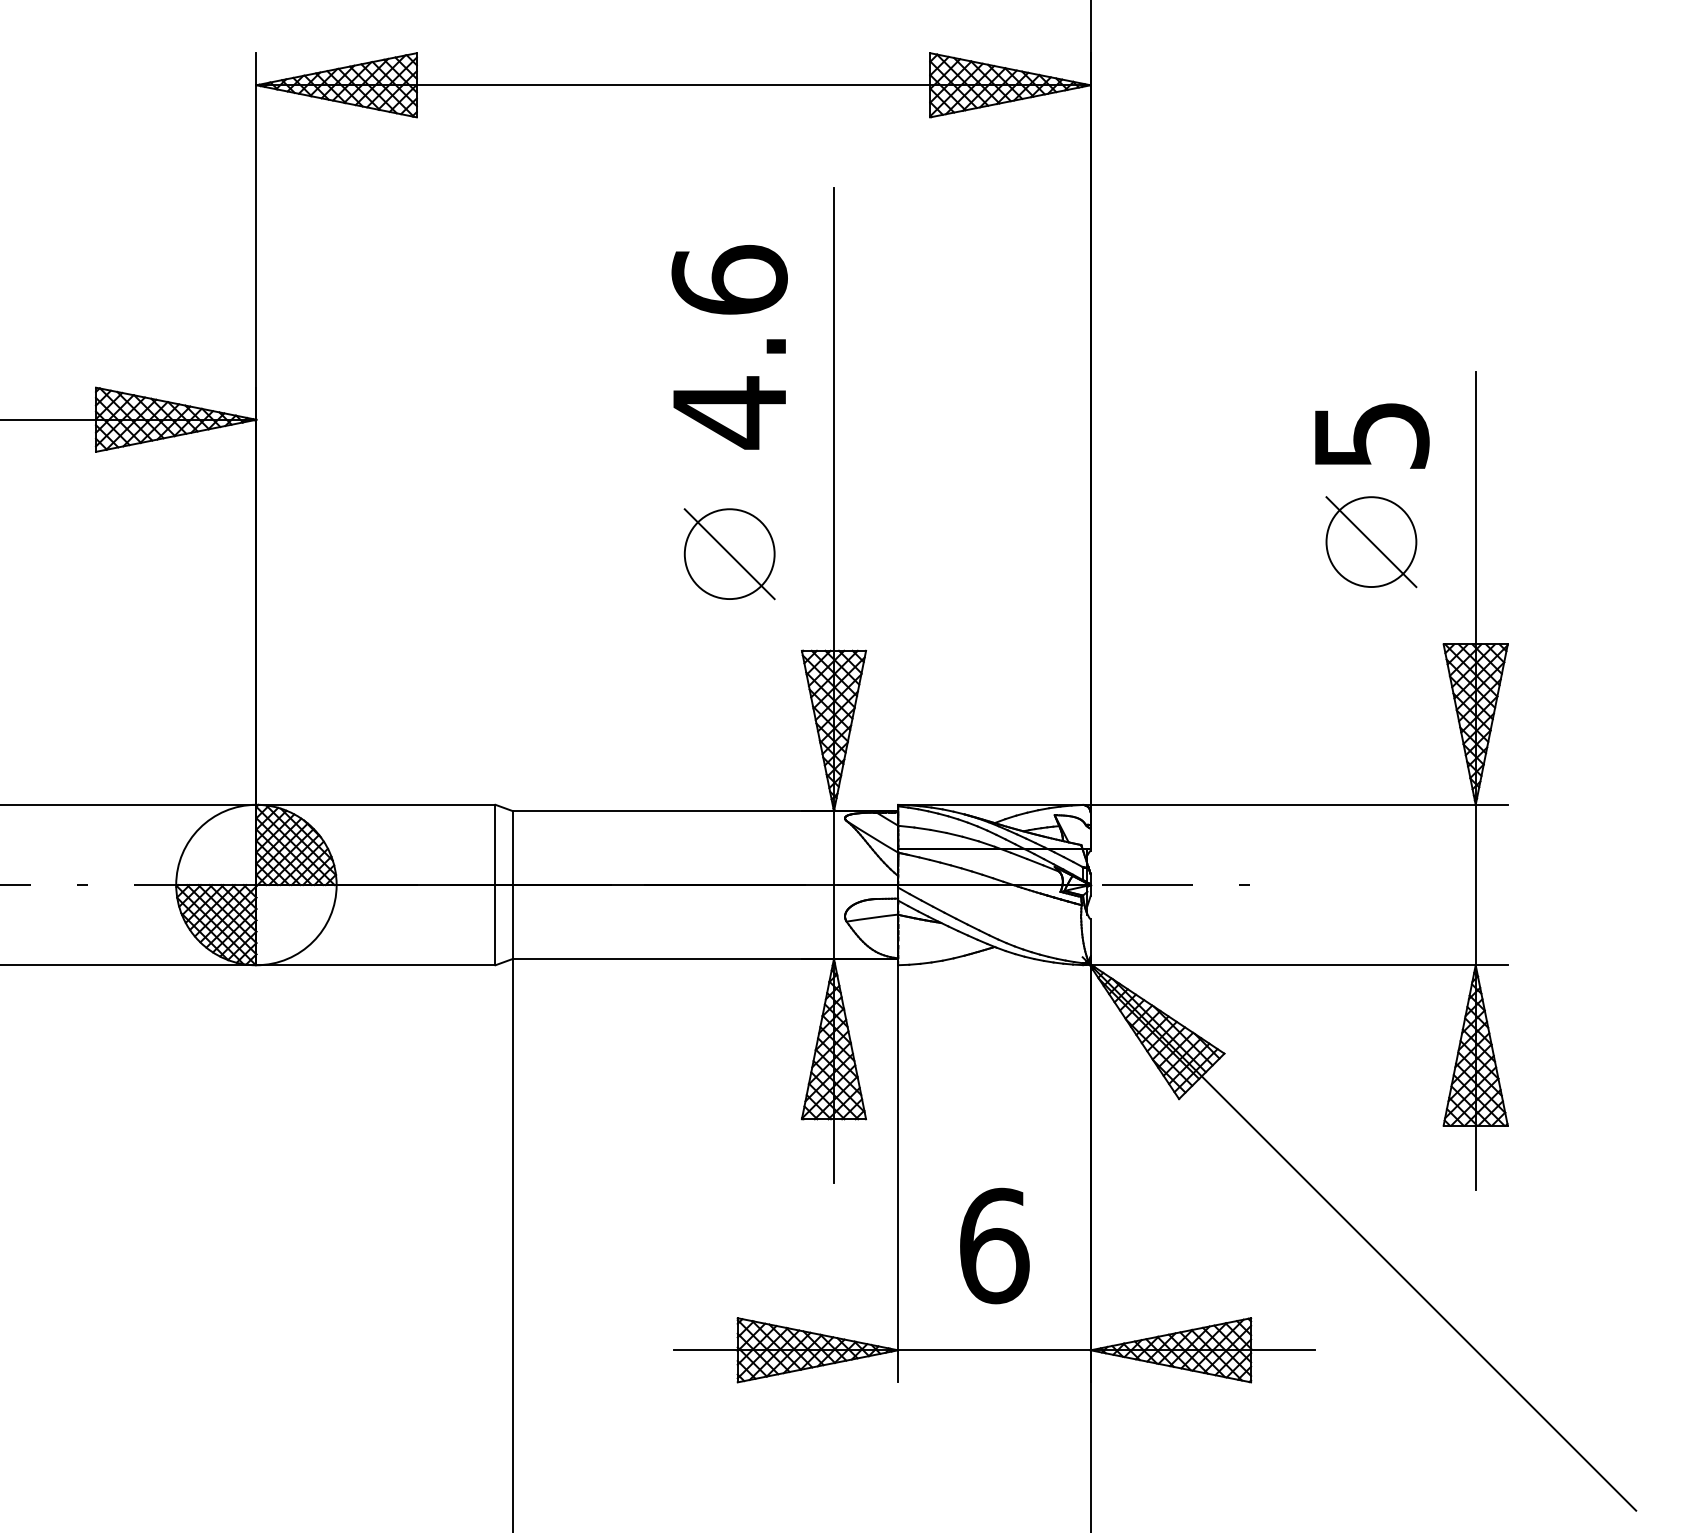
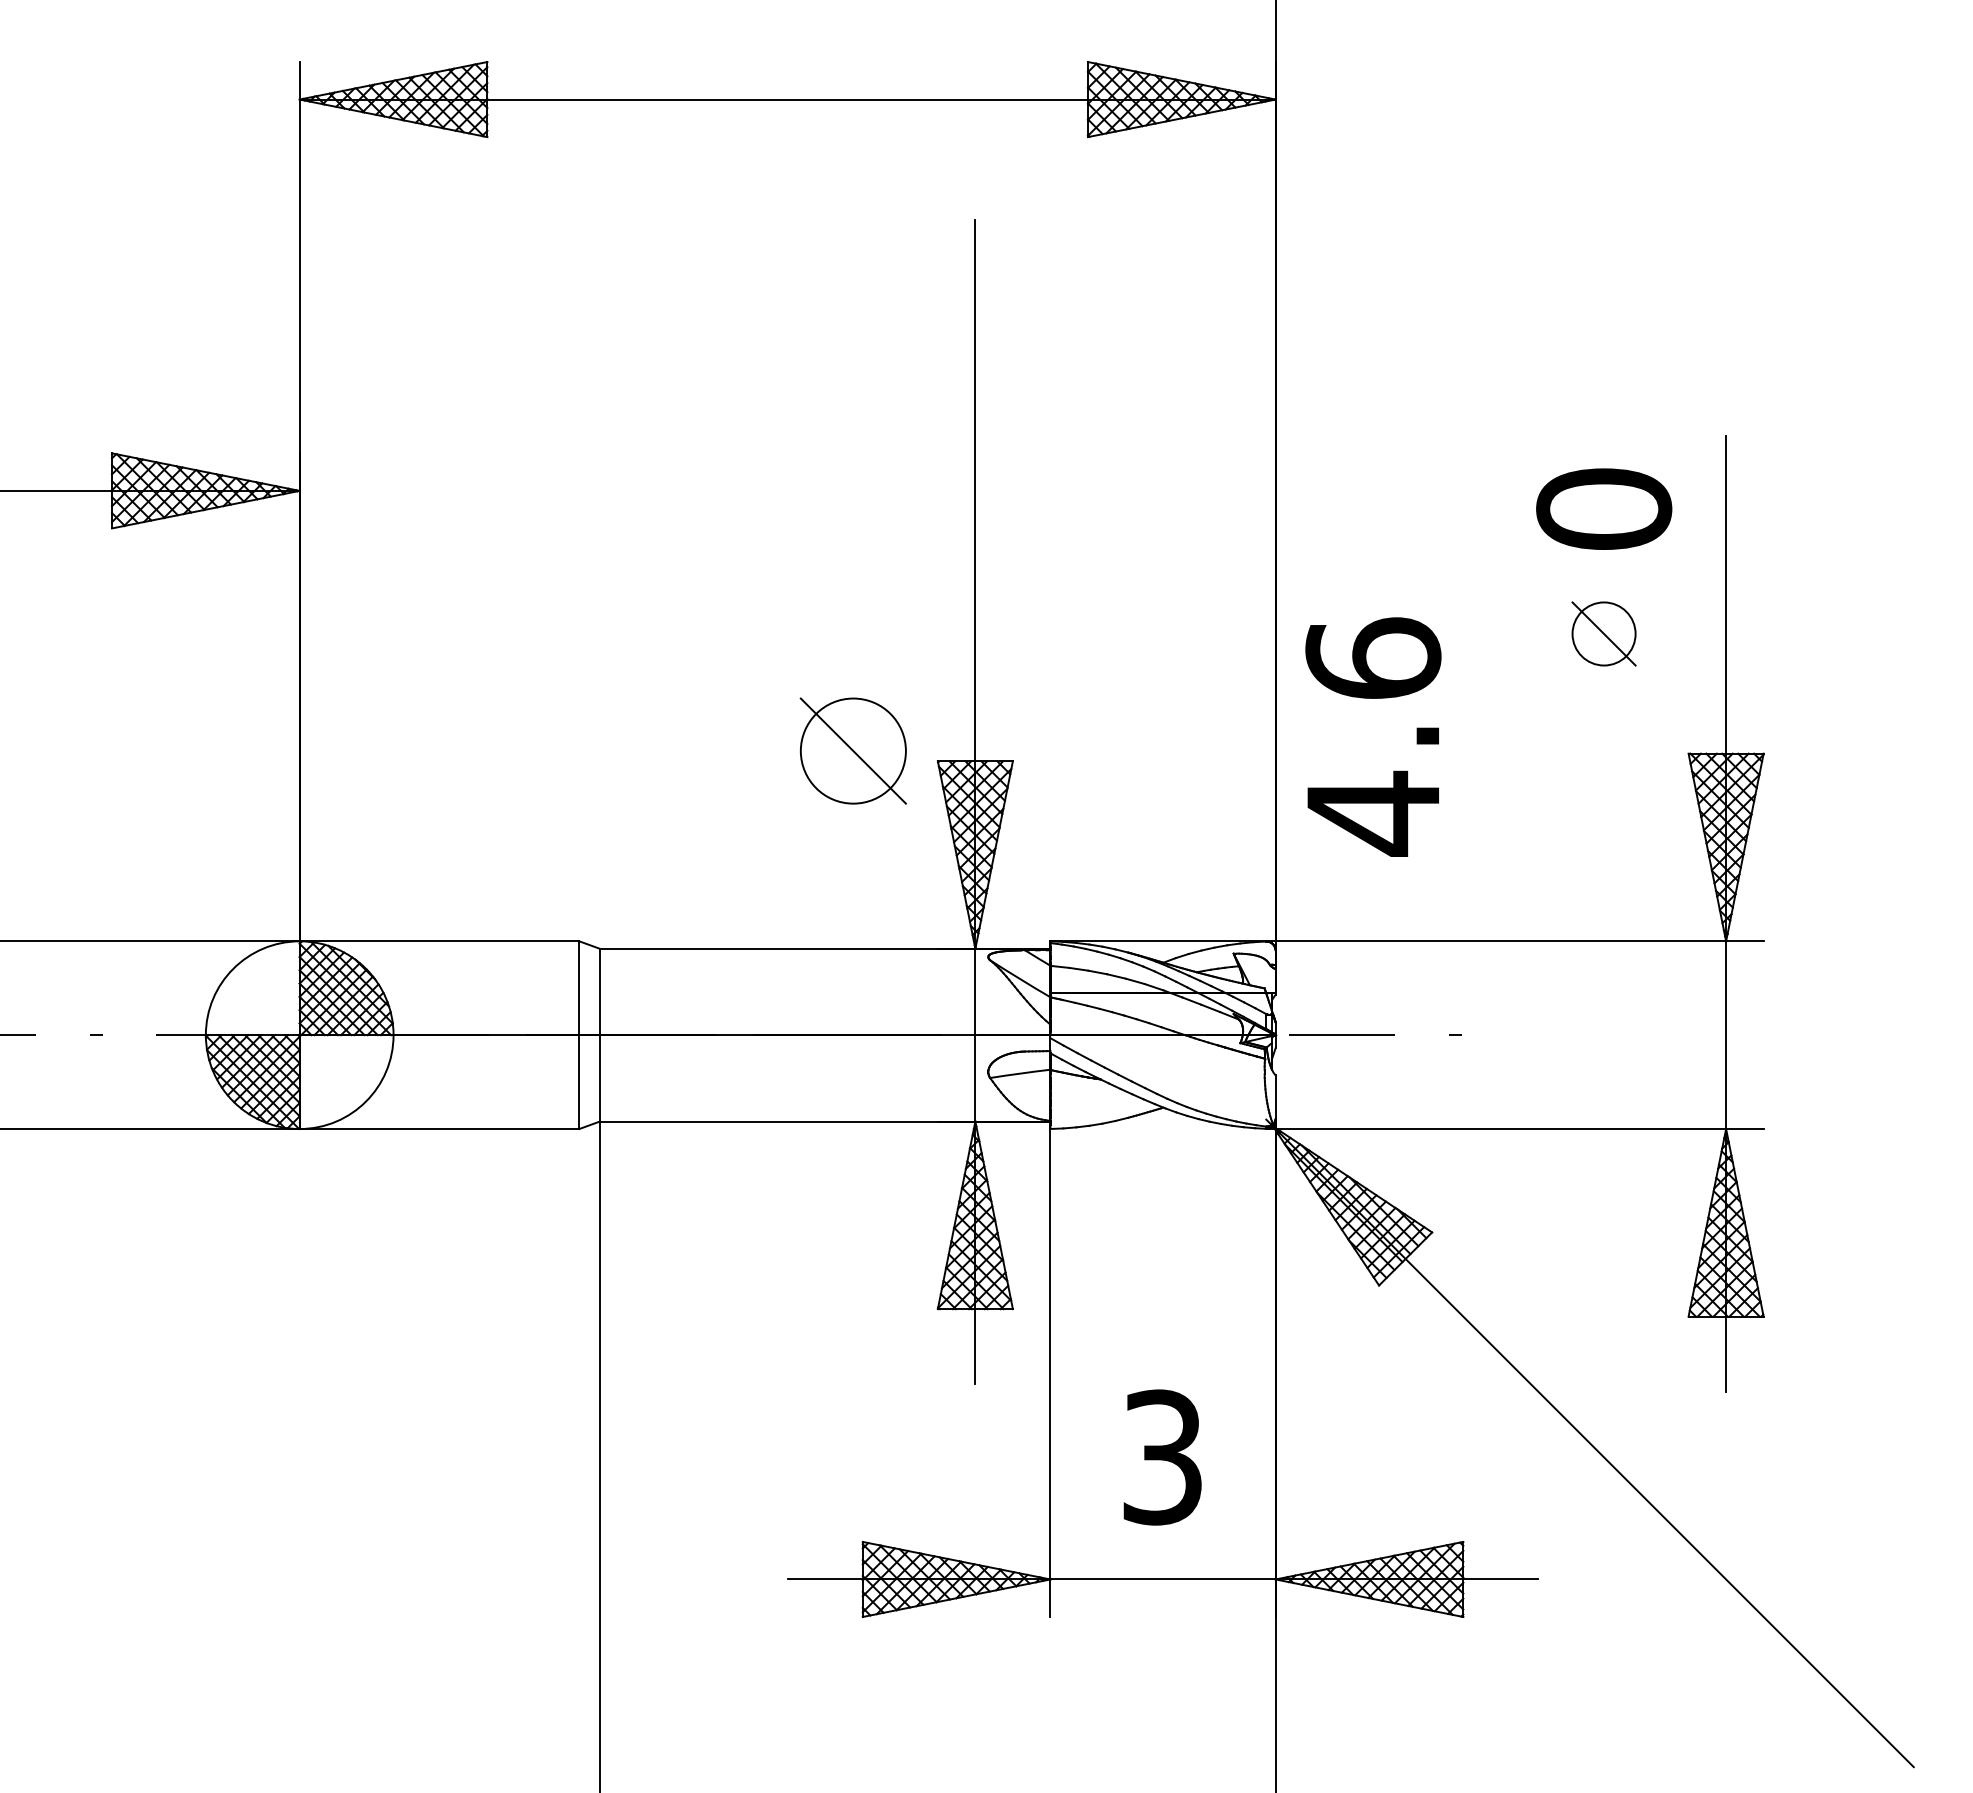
text: (729, 346) -> (1373, 736), moved
text: (1371, 434) -> (1604, 508), 5 -> 0
part: (1370, 541) -> (1603, 633), size x0.6
part: (728, 553) -> (852, 750), moved
text: (994, 1246) -> (1163, 1457), 6 -> 3

